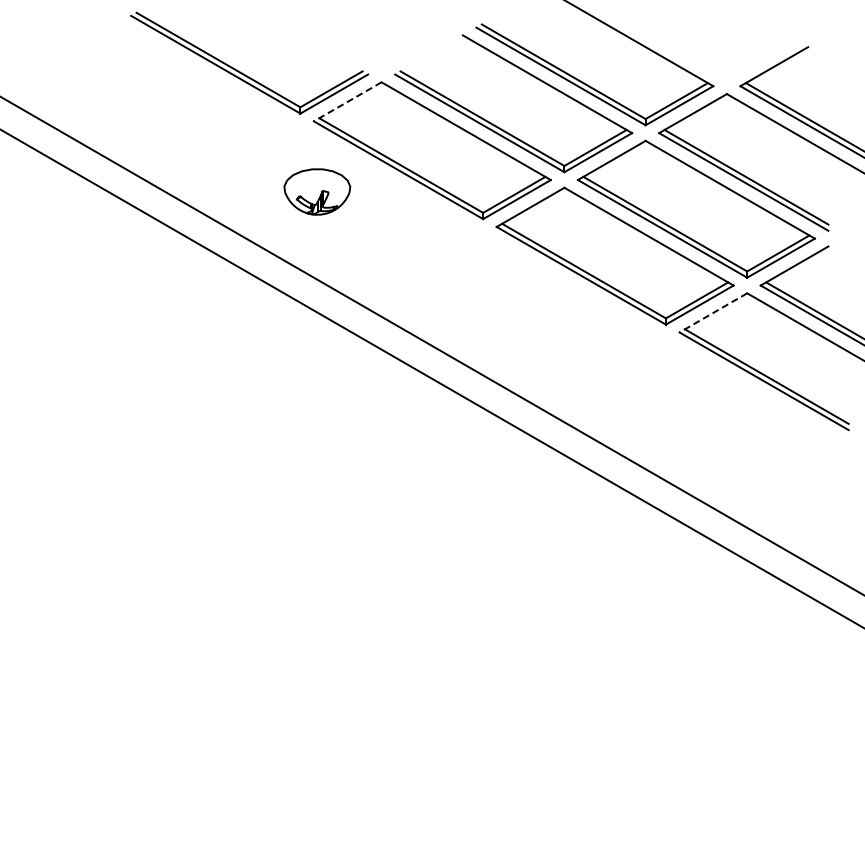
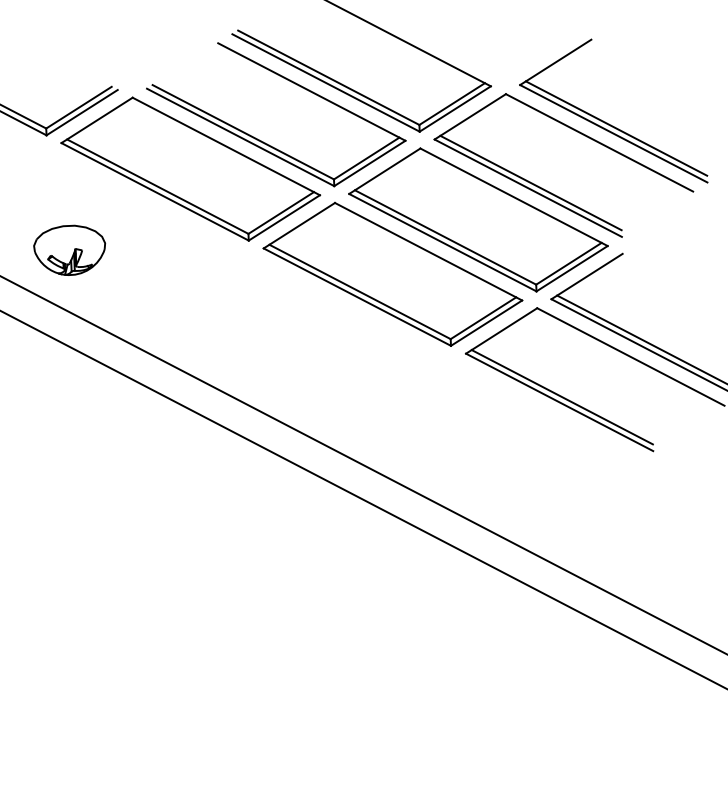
line: (347, 102) -> (96, 121), dashed -> solid
part: (317, 191) -> (70, 249), moved
line: (712, 313) -> (500, 331), dashed -> solid

